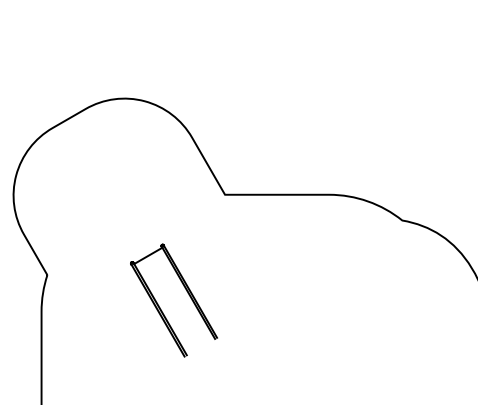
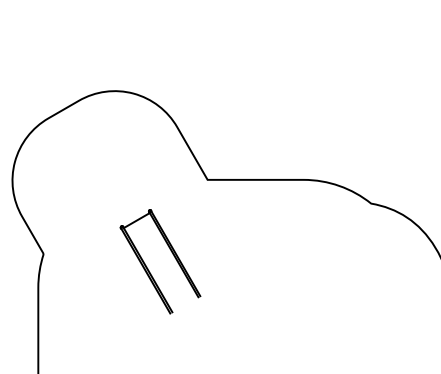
part: (160, 307) -> (148, 268), moved

